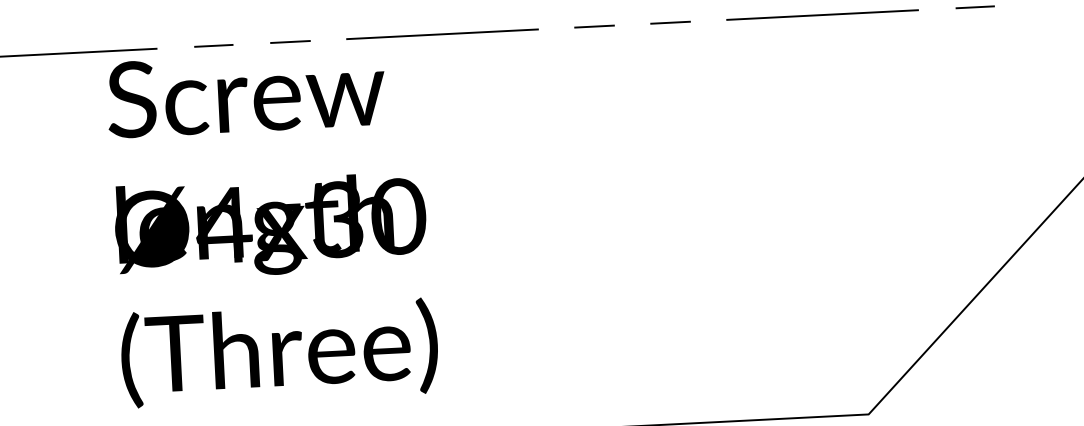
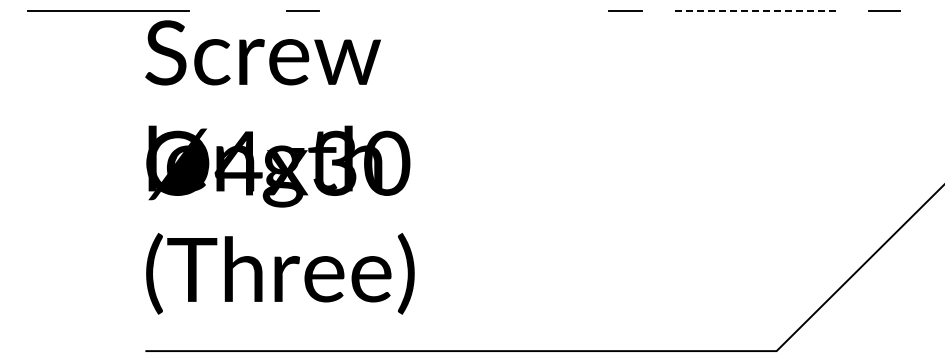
line: (822, 14) -> (754, 10), solid -> dashed
line: (593, 26) -> (560, 10), removed
line: (441, 33) -> (431, 10), removed
line: (213, 45) -> (237, 10), removed

